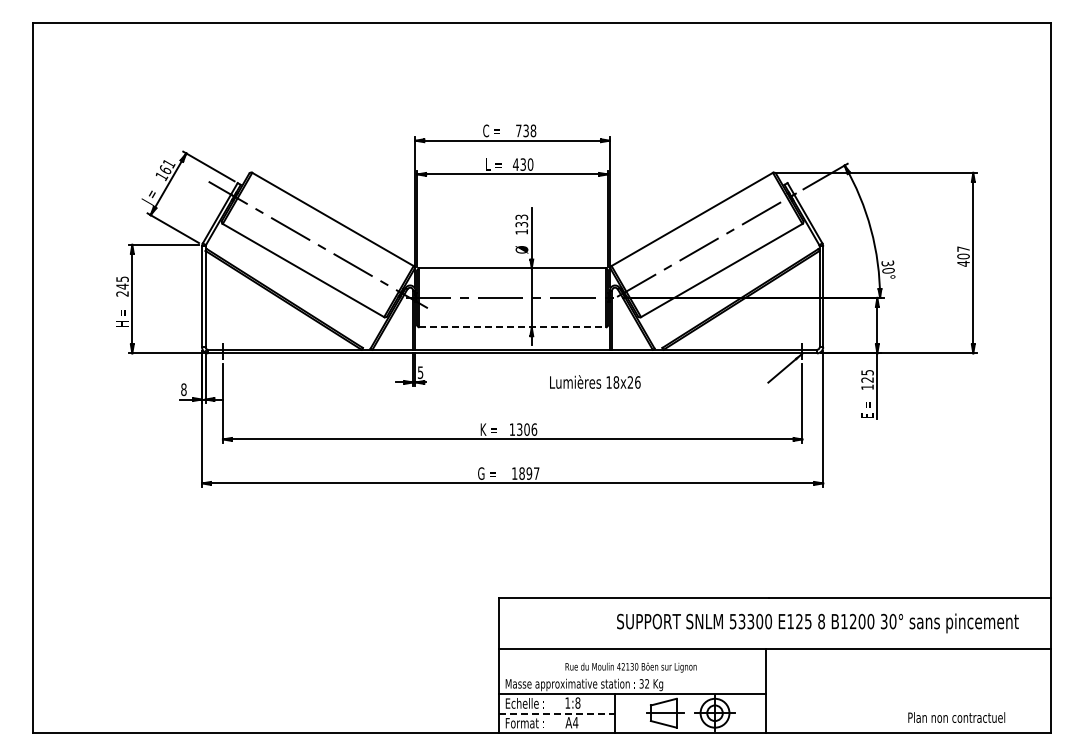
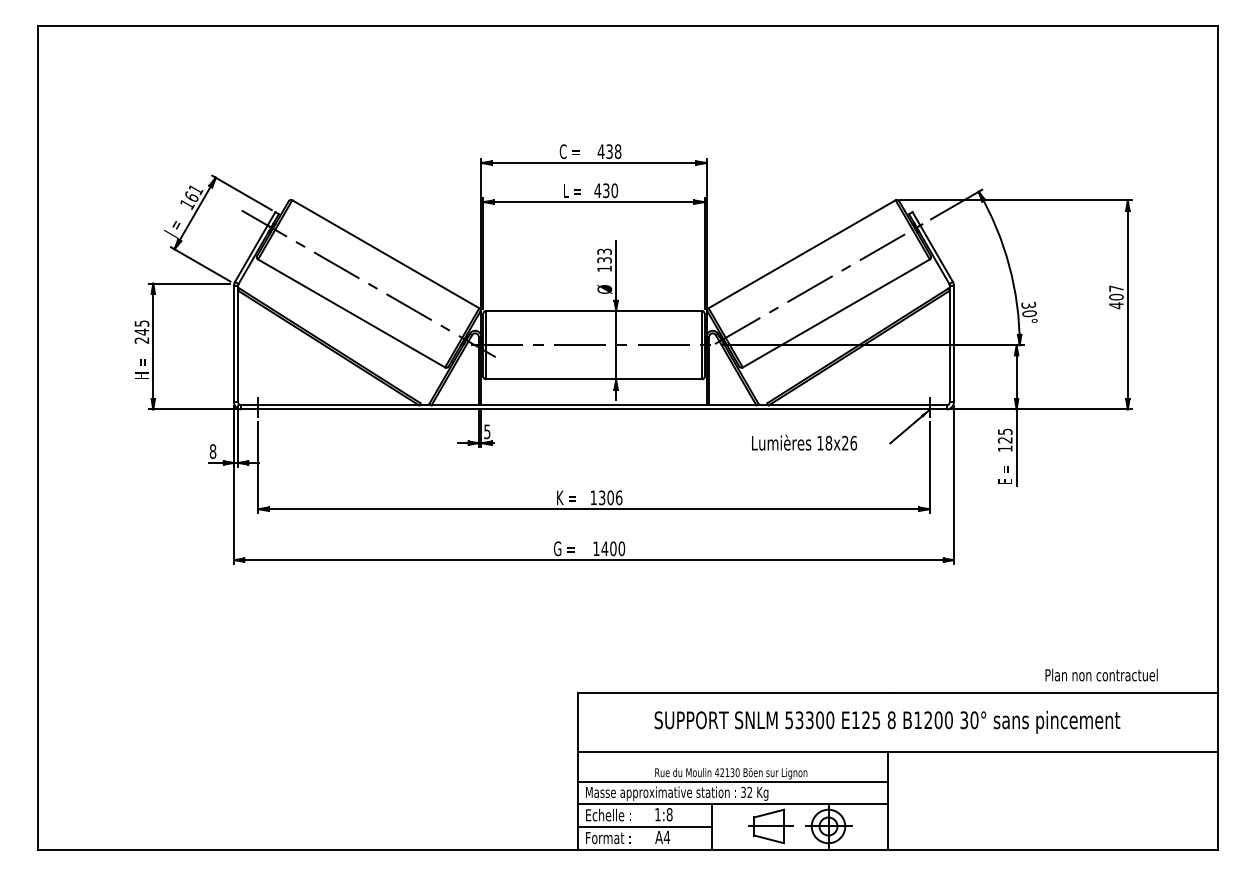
text: (518, 130) -> (600, 151), 738 -> 438
line: (513, 327) -> (594, 379), dashed -> solid
text: (595, 381) -> (804, 442), moved
text: (529, 473) -> (613, 548), 1897 -> 1400
text: (817, 623) -> (886, 722), moved
line: (632, 674) -> (732, 781), added
line: (556, 713) -> (644, 826), dashed -> solid
text: (956, 717) -> (1101, 674), moved

